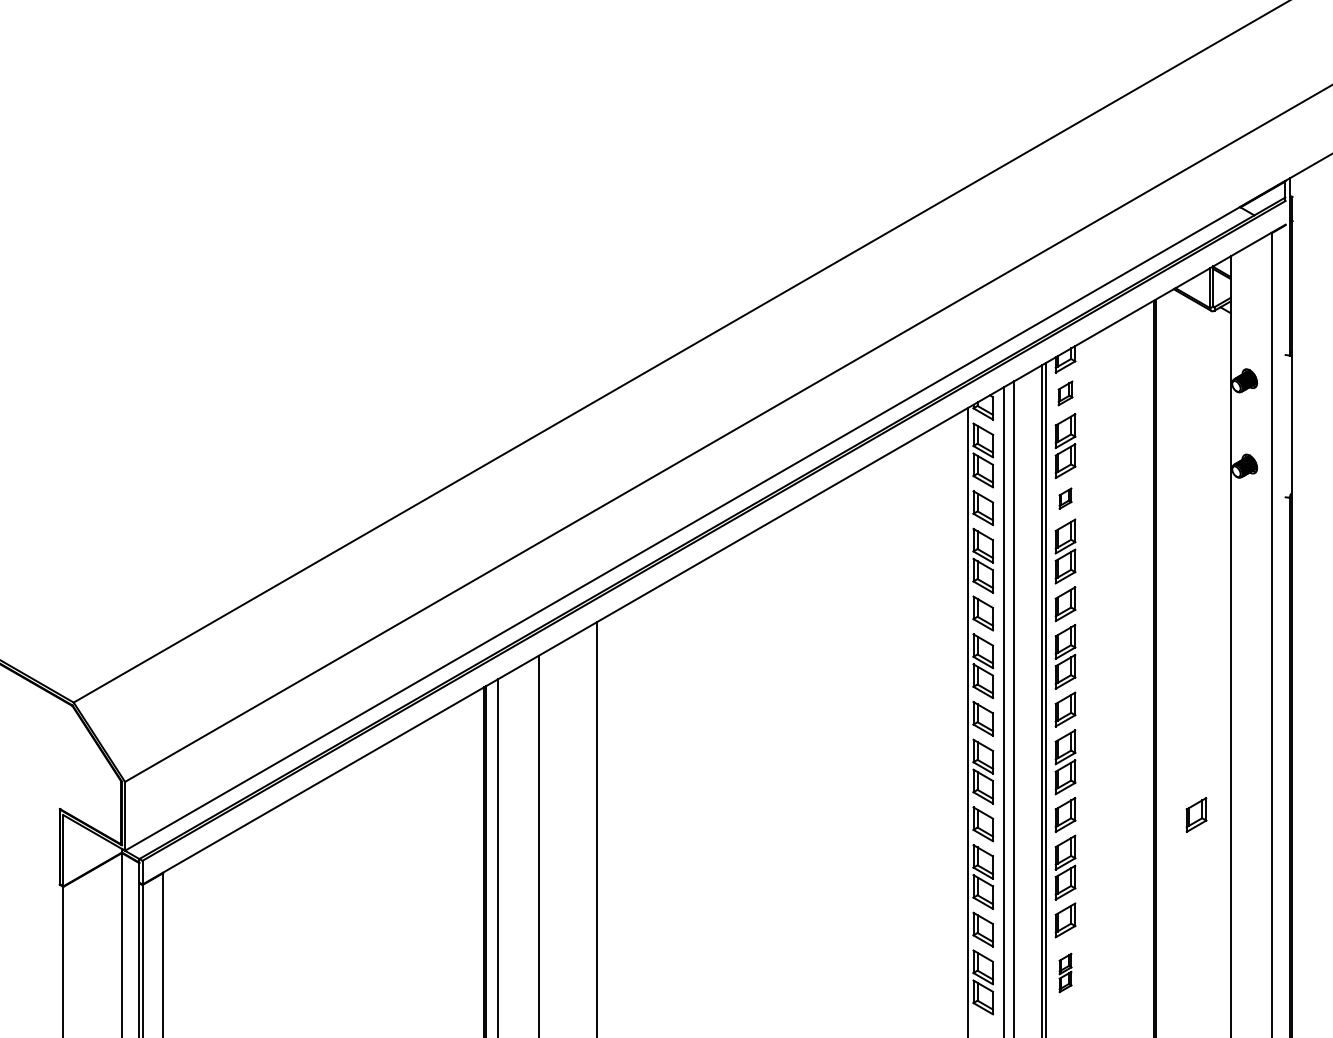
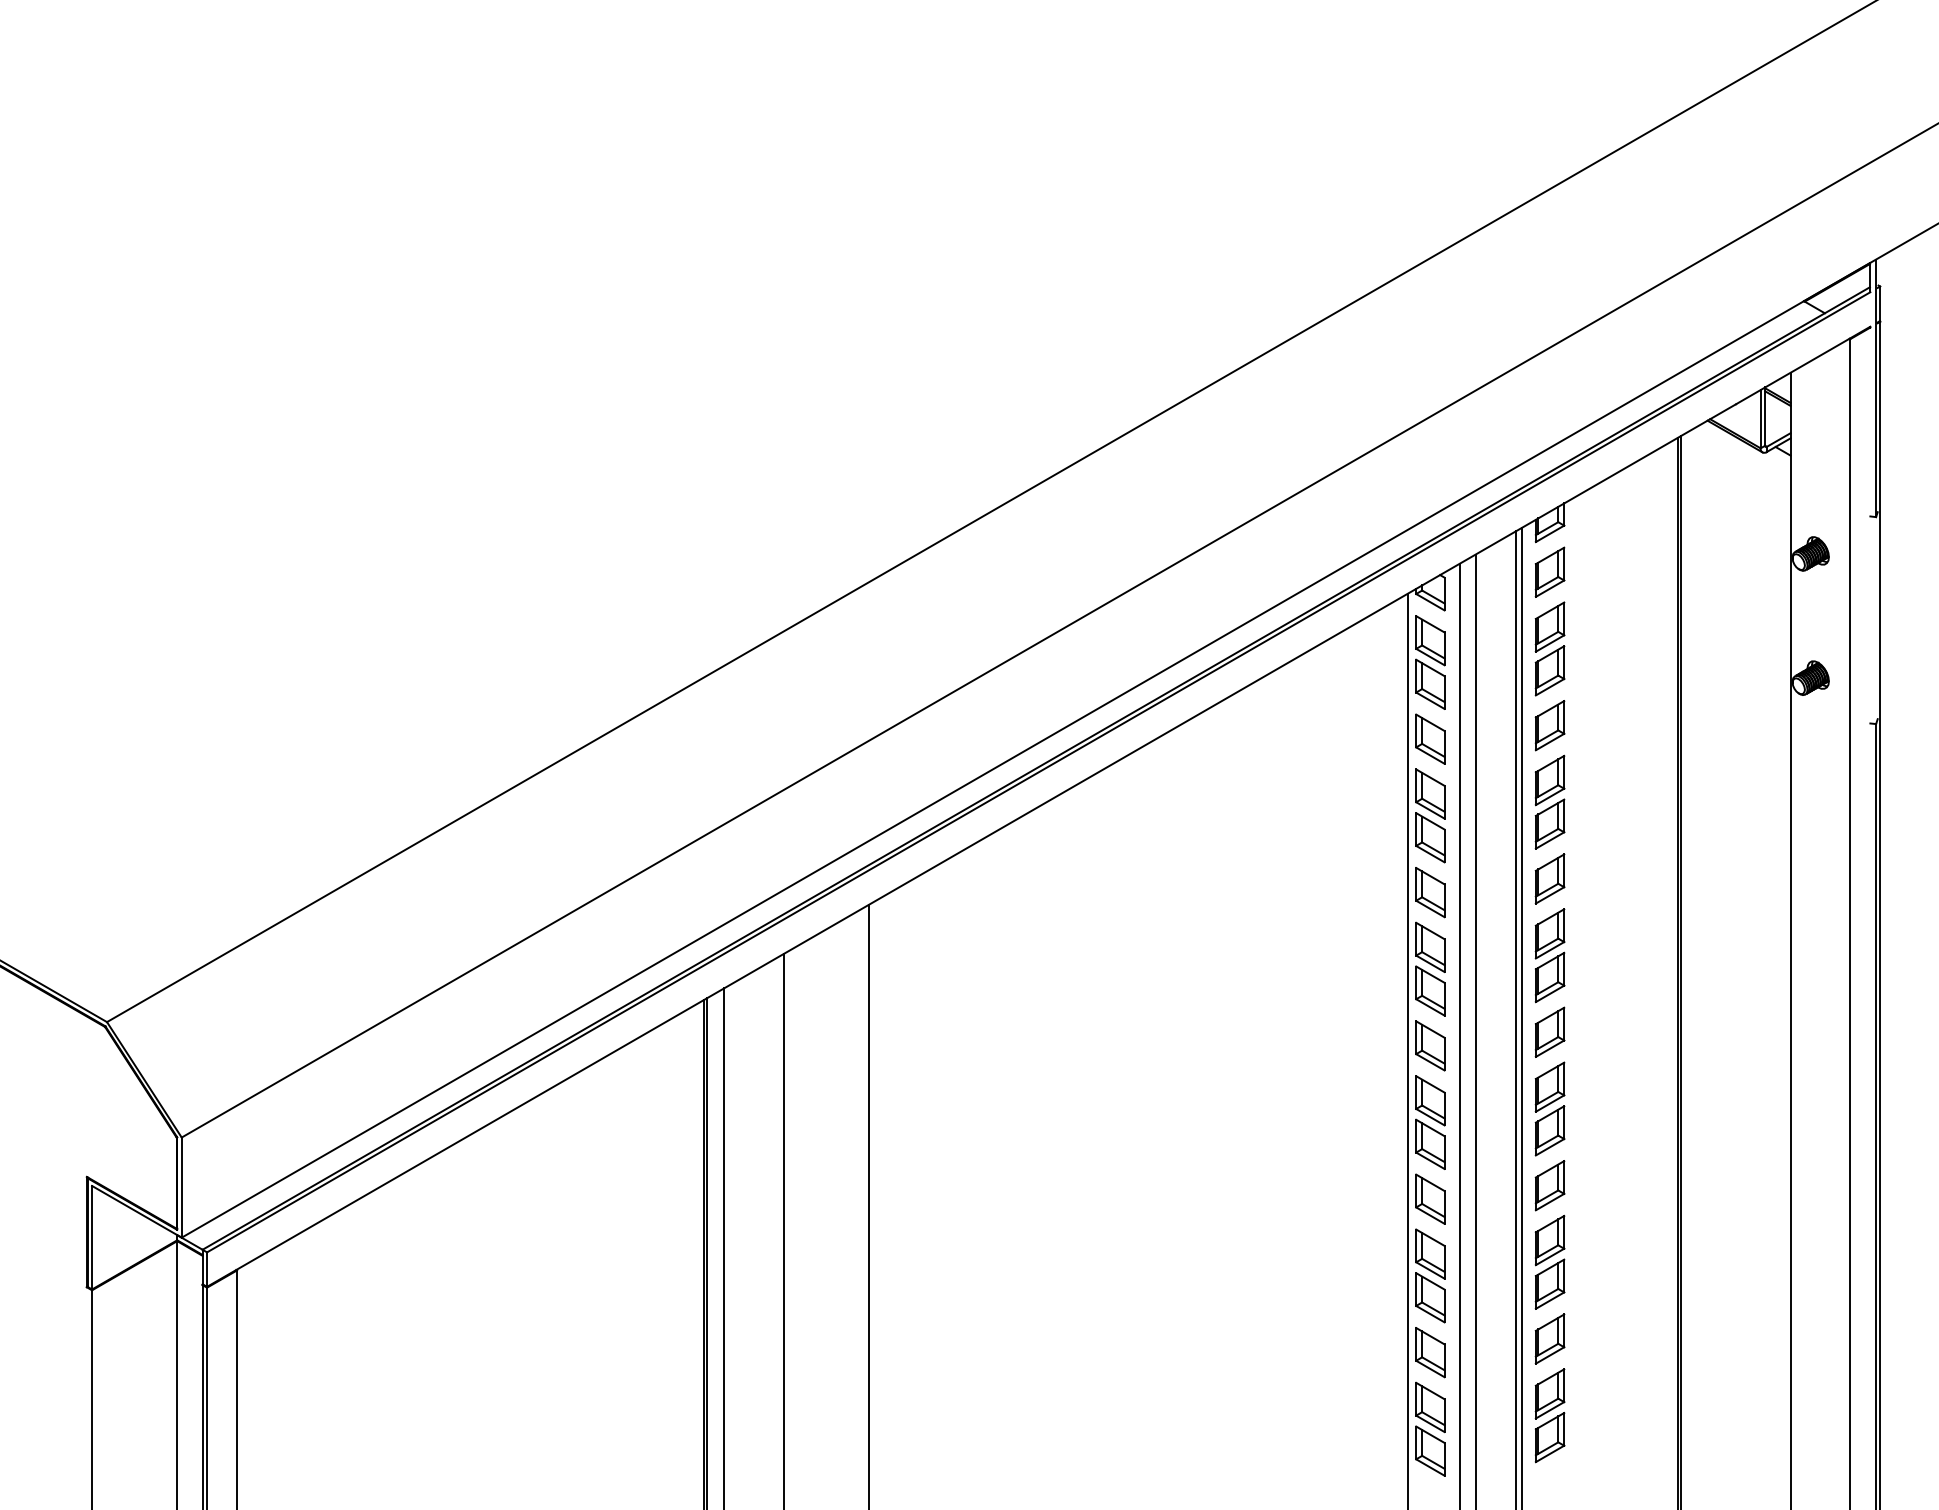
part: (1065, 393) -> (1550, 572), size x1.43
part: (1065, 498) -> (1550, 725), size x1.67
part: (1196, 814) -> (1740, 1184), removed
part: (1065, 972) -> (1550, 1414), size x1.67

